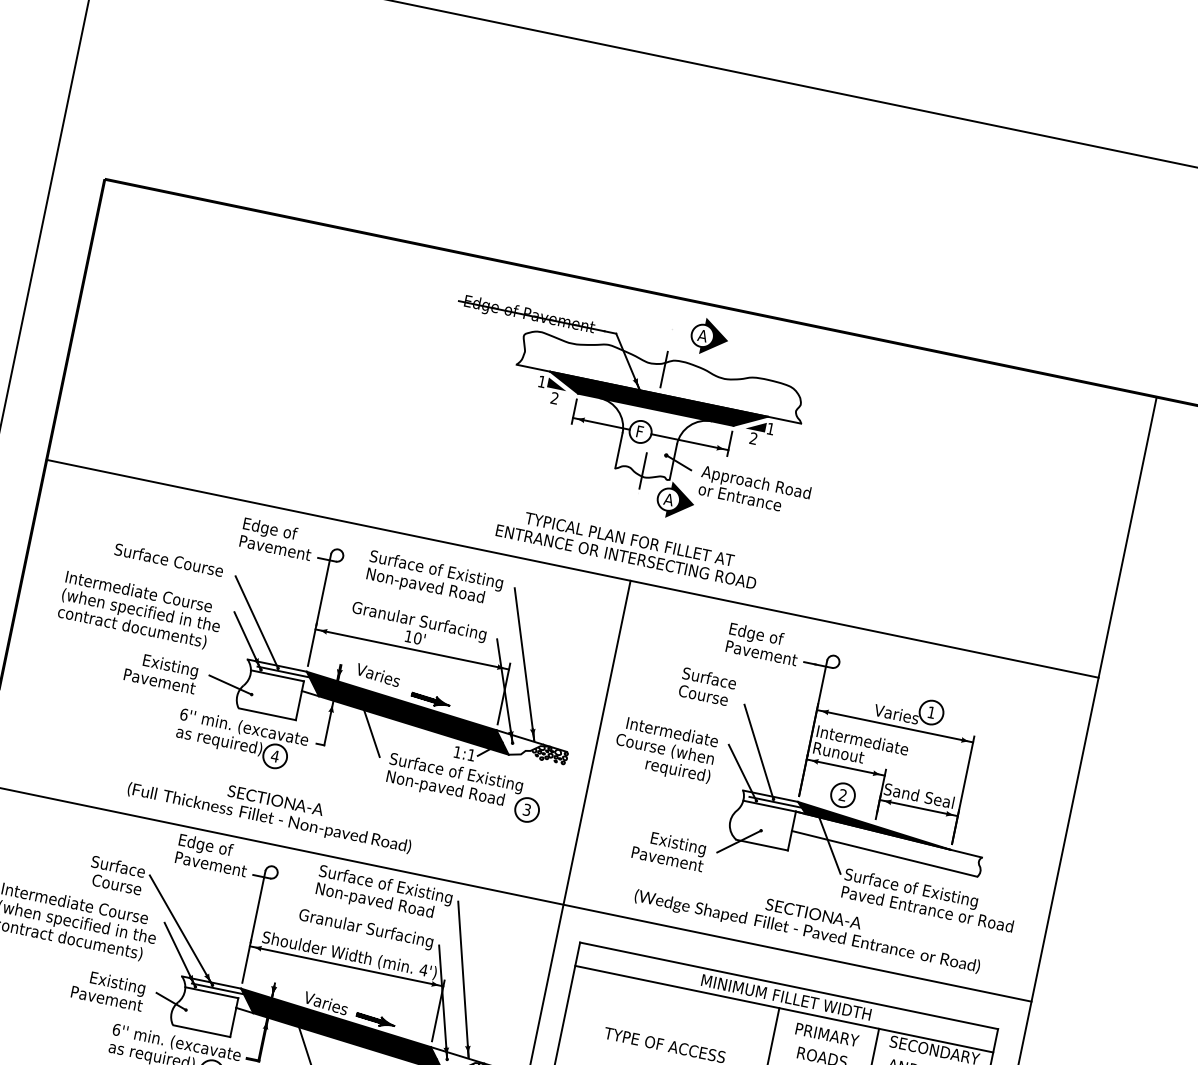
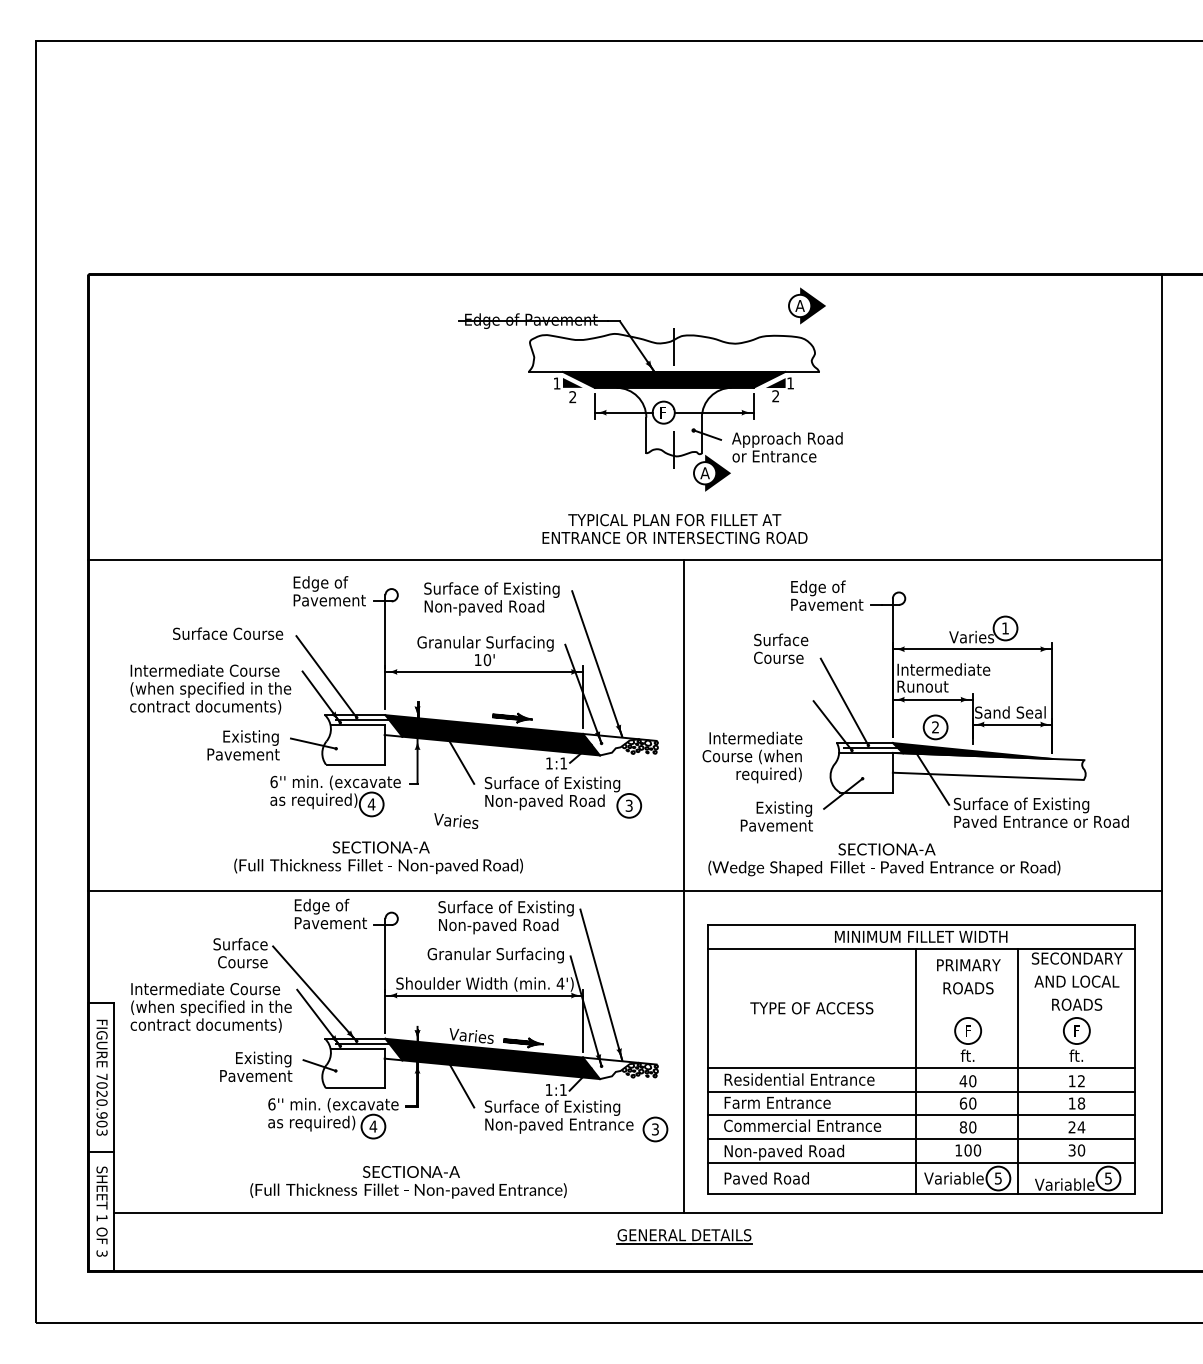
part: (709, 336) -> (806, 305), moved
text: (378, 674) -> (456, 820), moved
text: (665, 750) -> (752, 757), moved
text: (809, 923) -> (884, 859), moved

